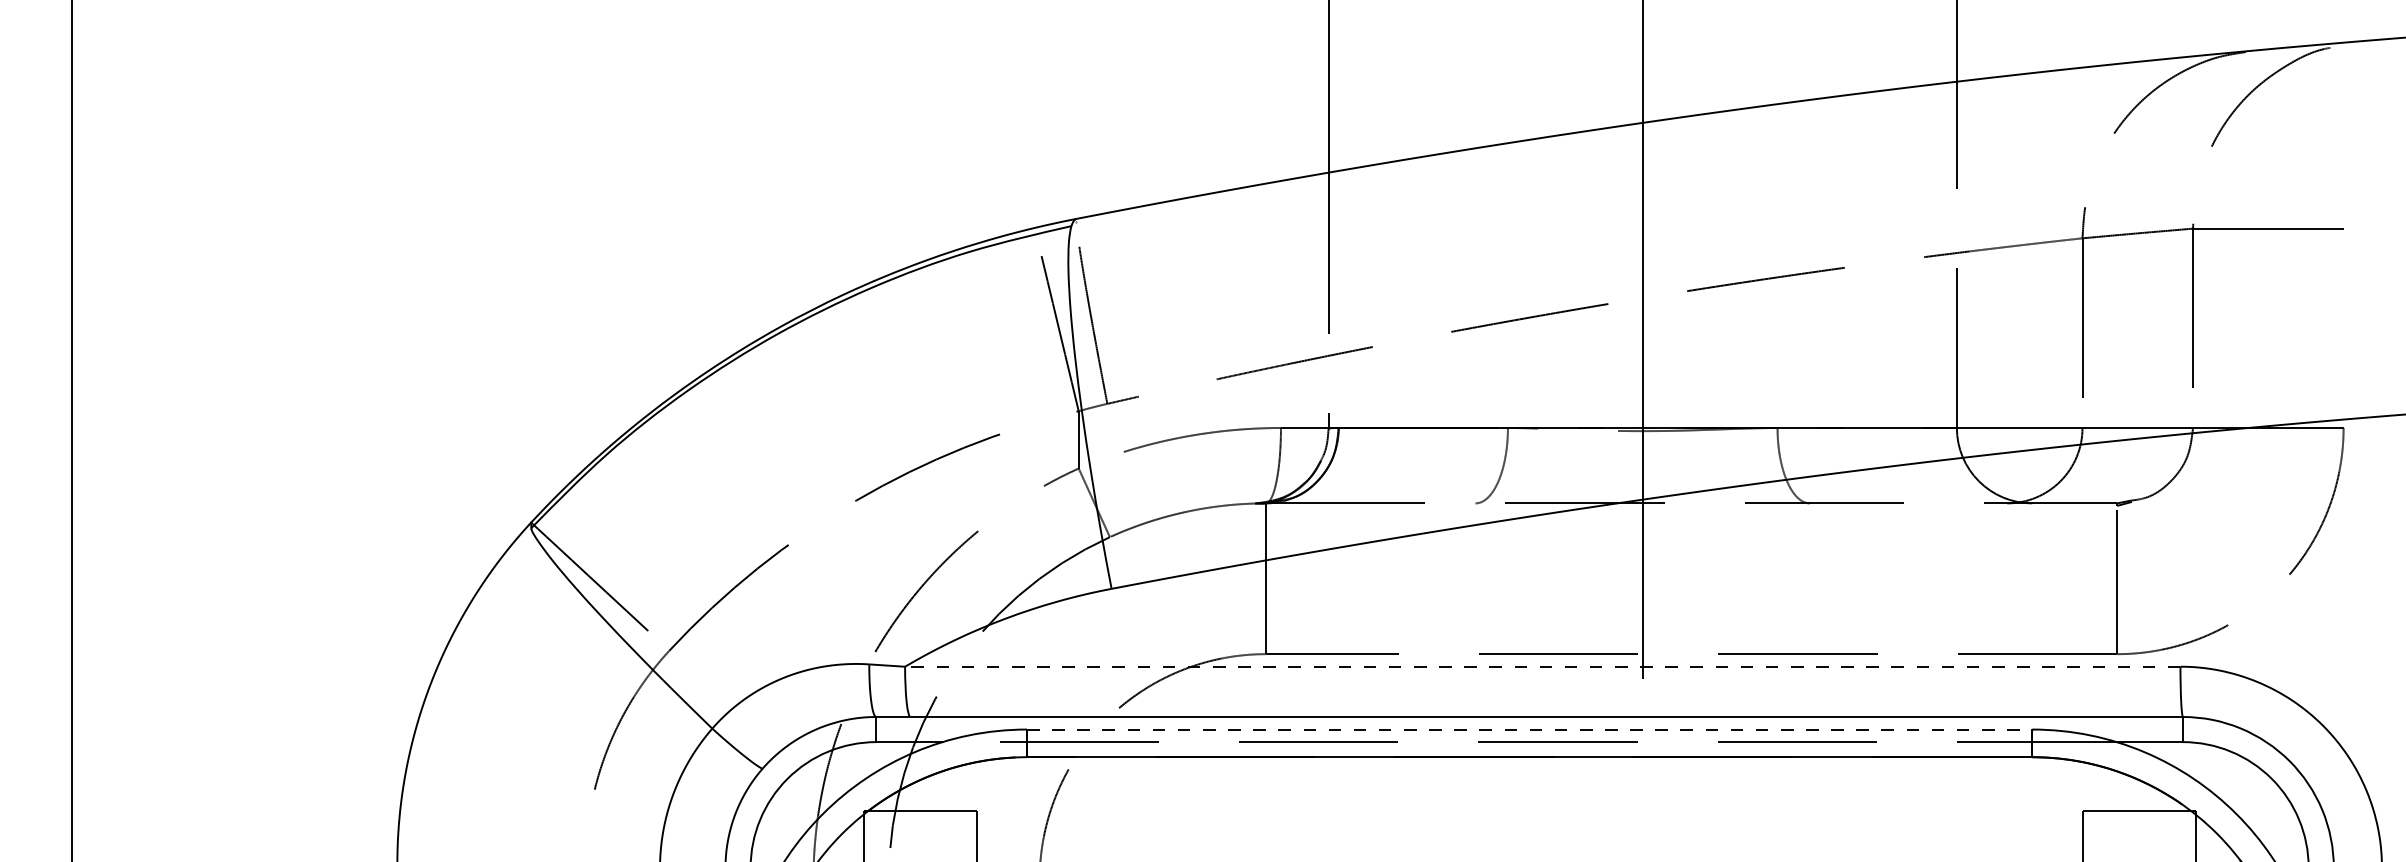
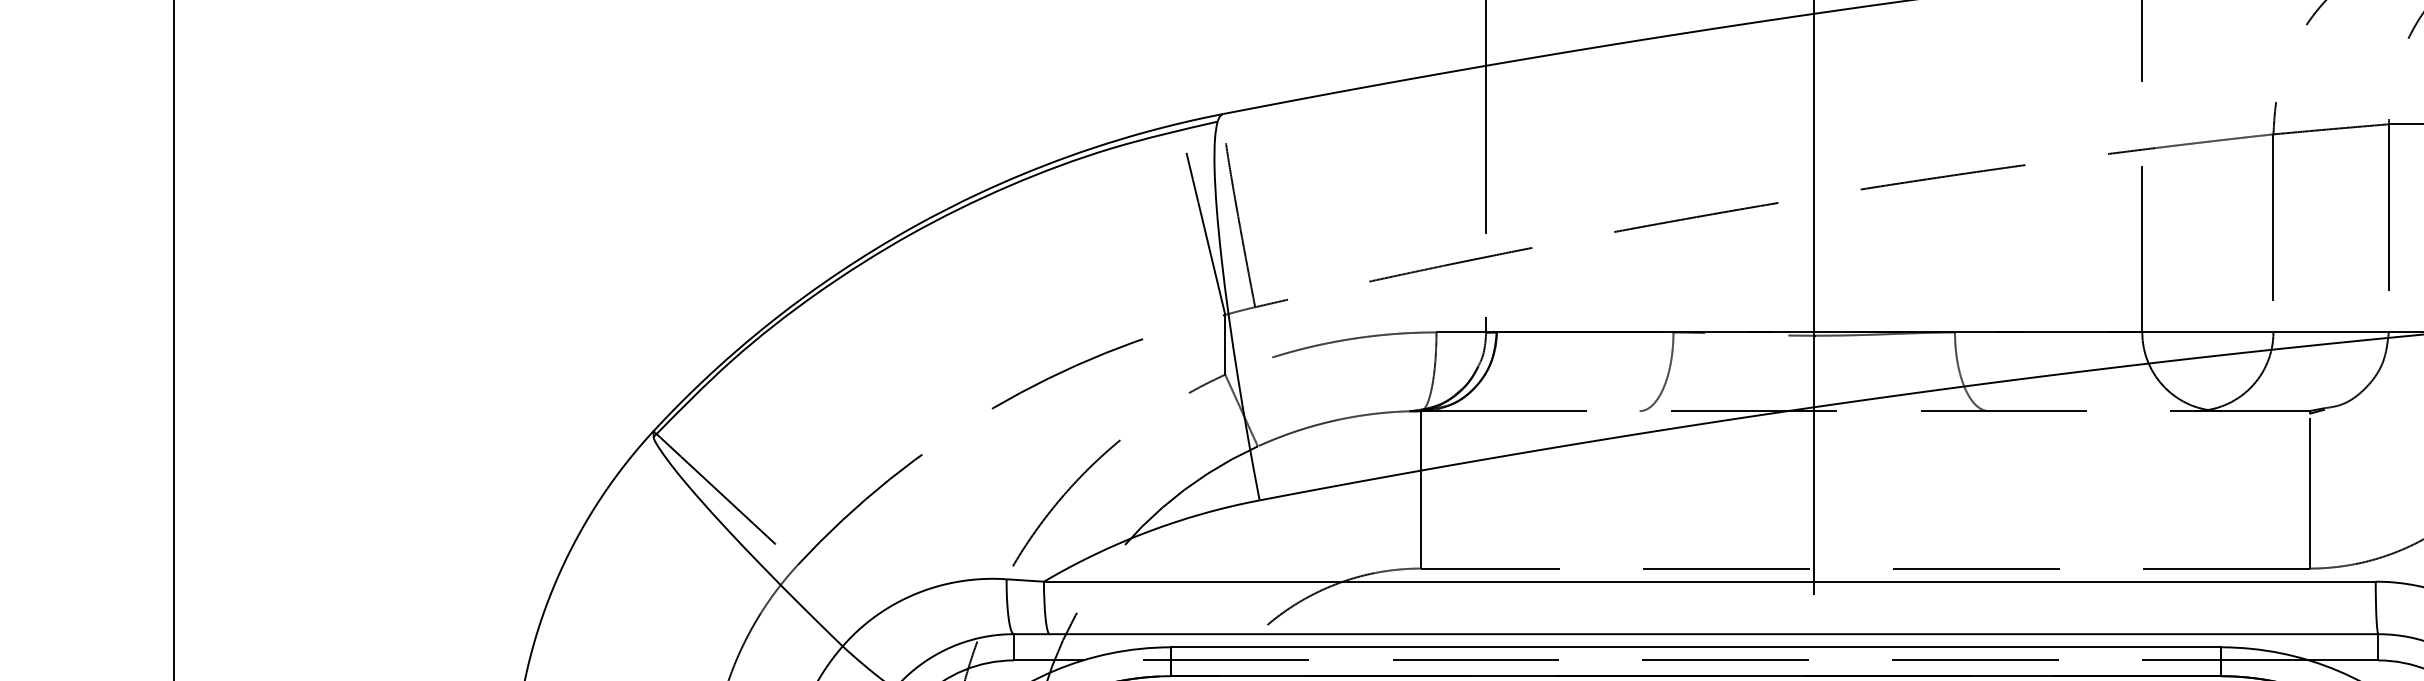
line: (1542, 666) -> (1709, 581), dashed -> solid
line: (1529, 729) -> (1695, 647), dashed -> solid

